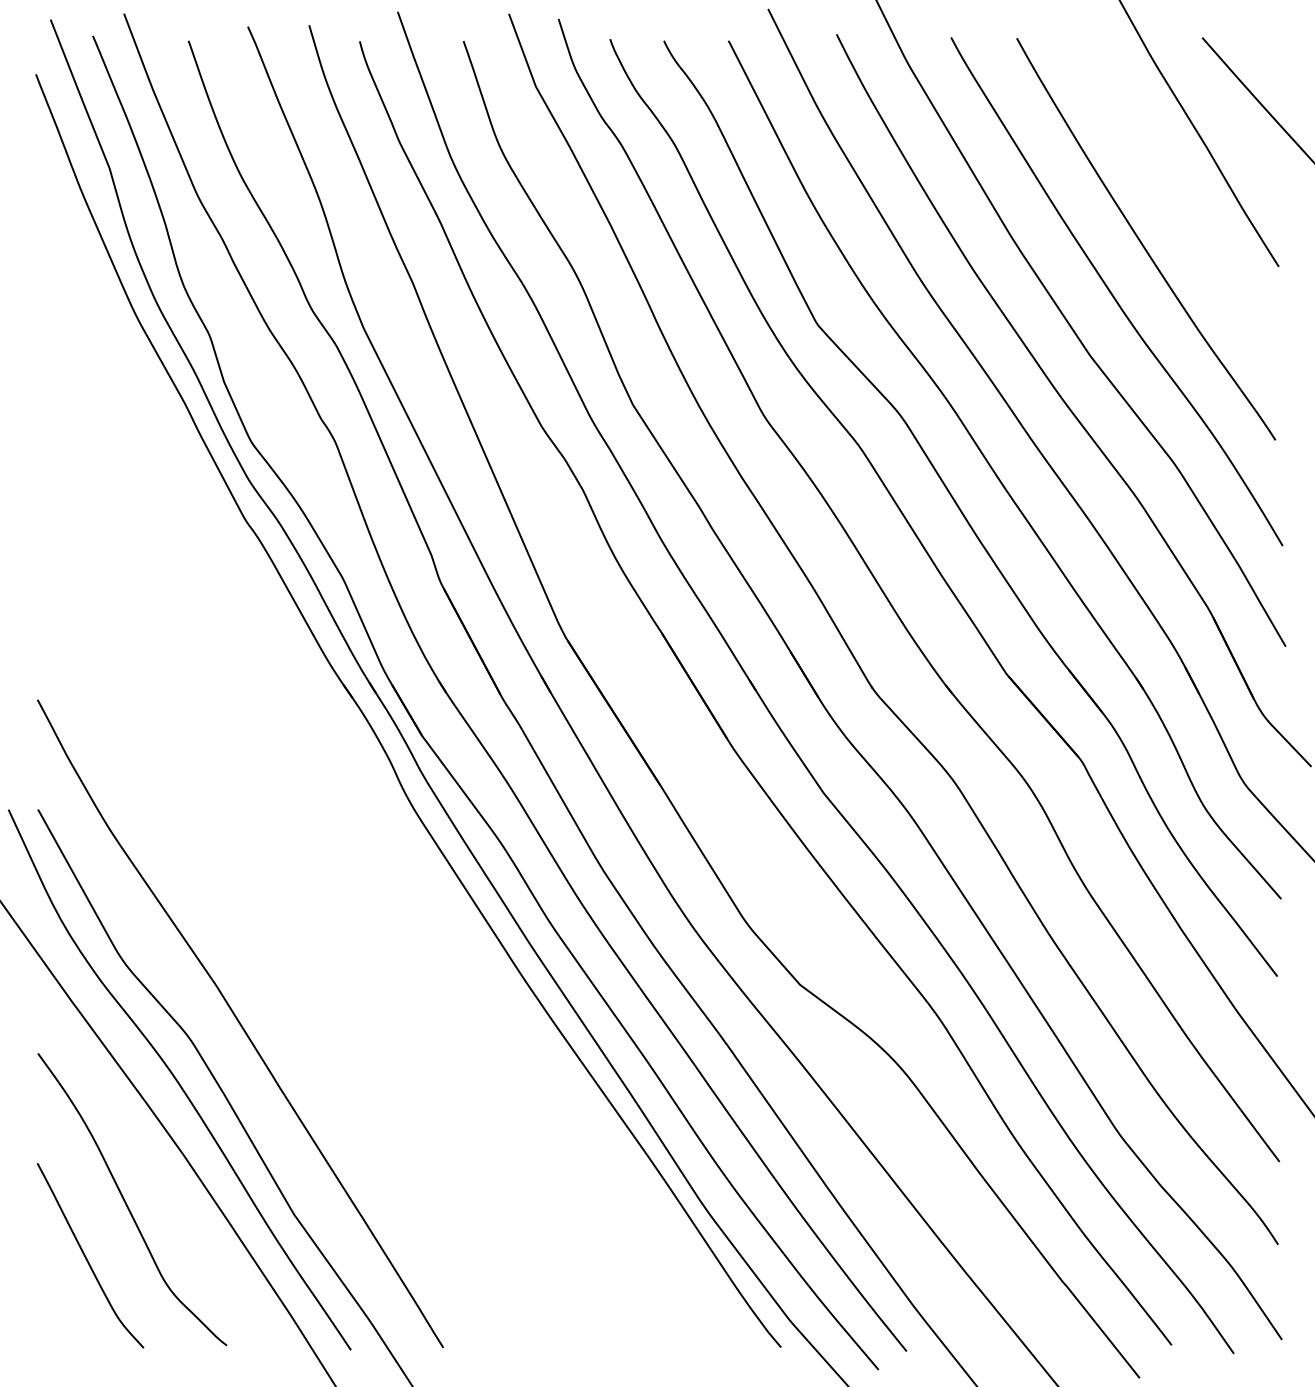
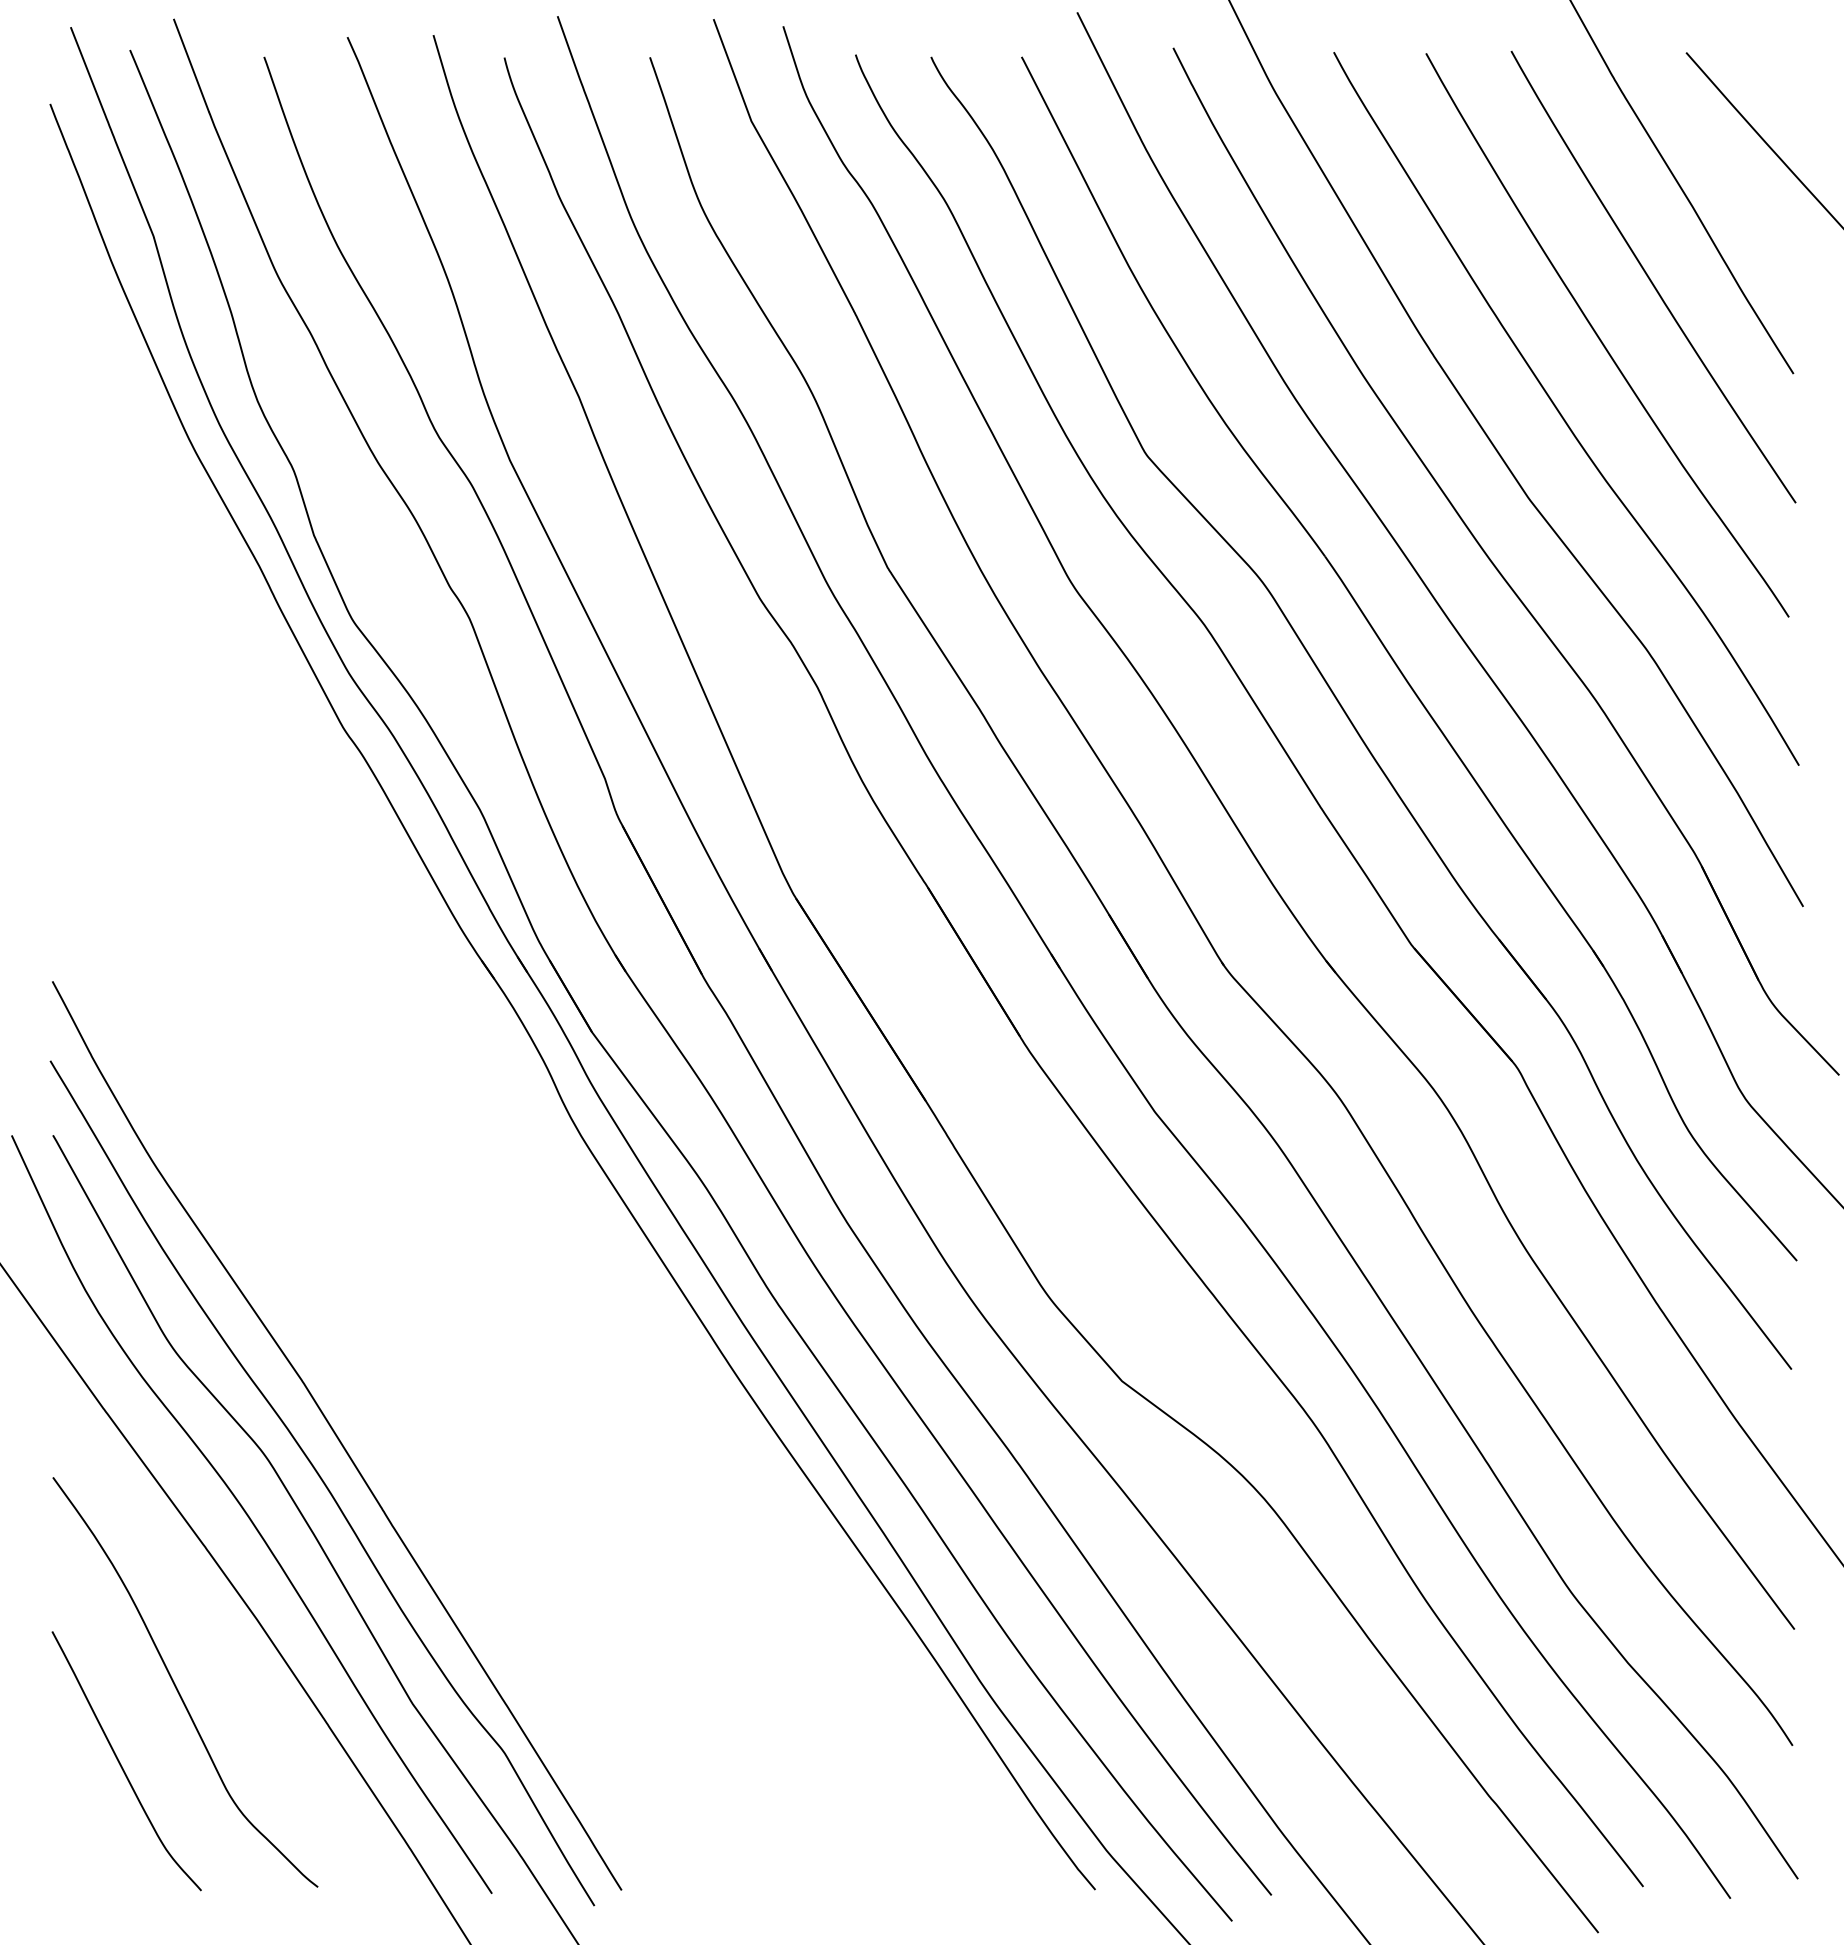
curve: (1176, 198) -> (1650, 278), added
curve: (230, 1057) -> (322, 1482), added

